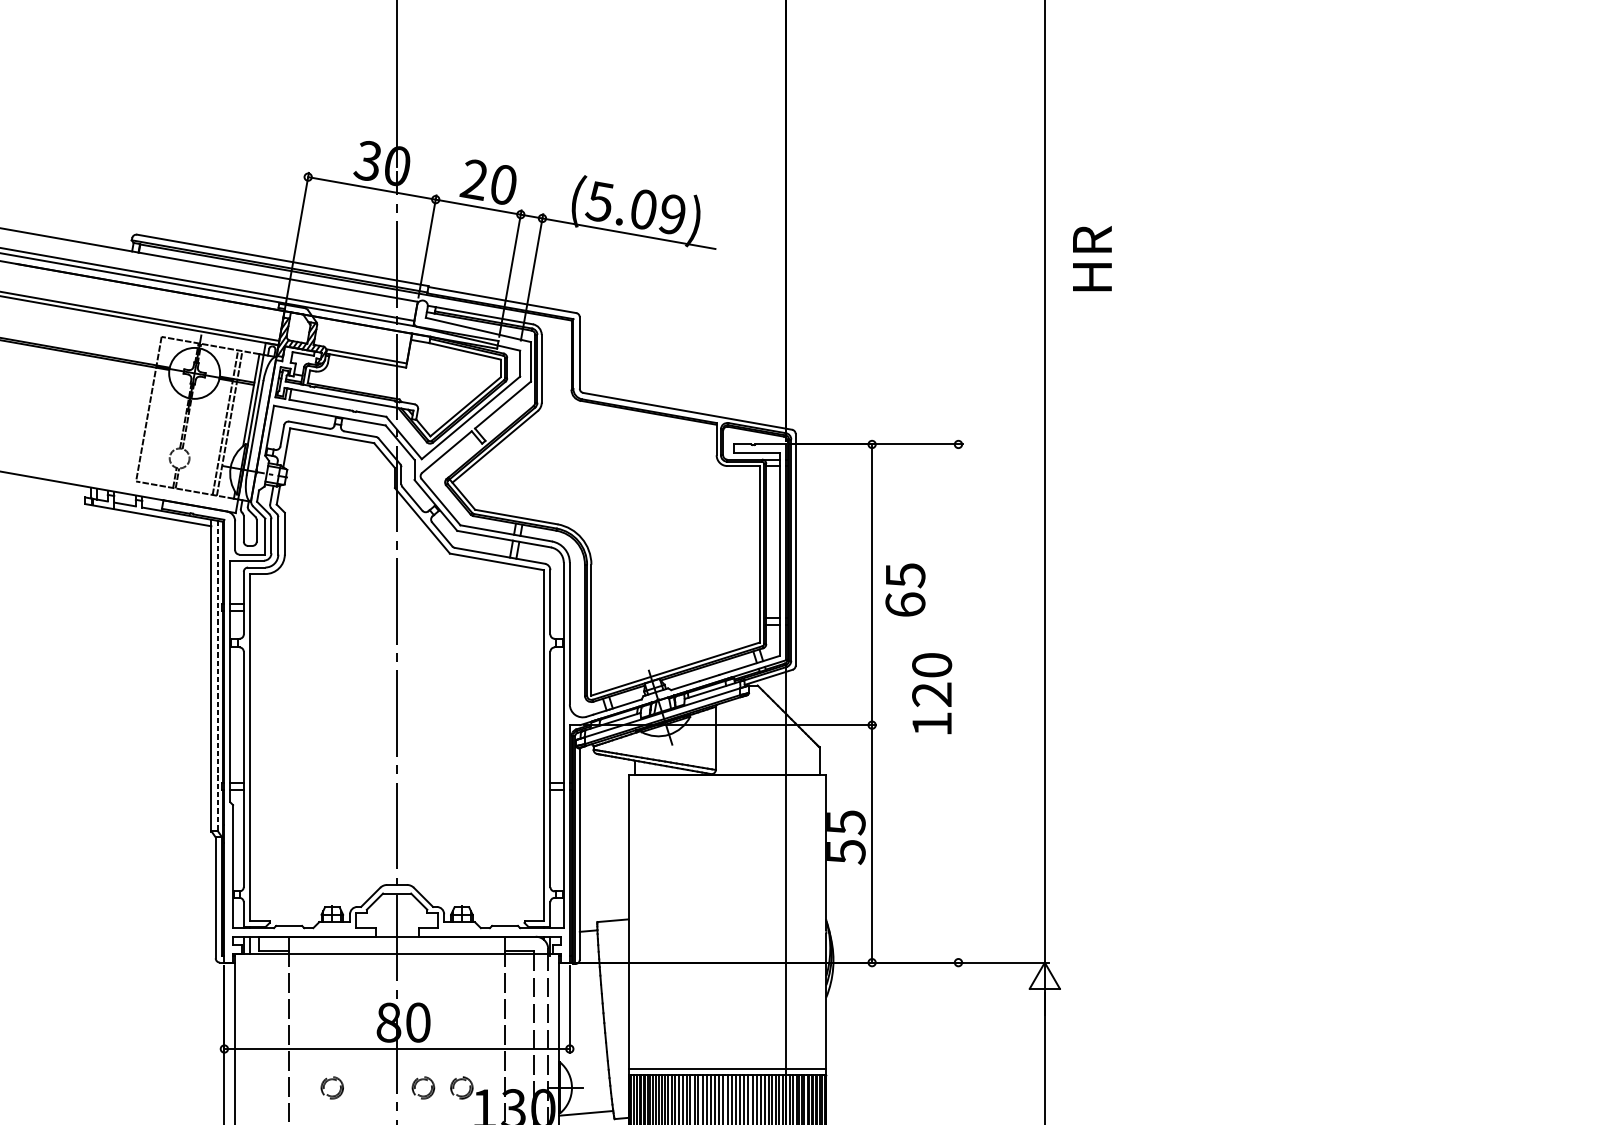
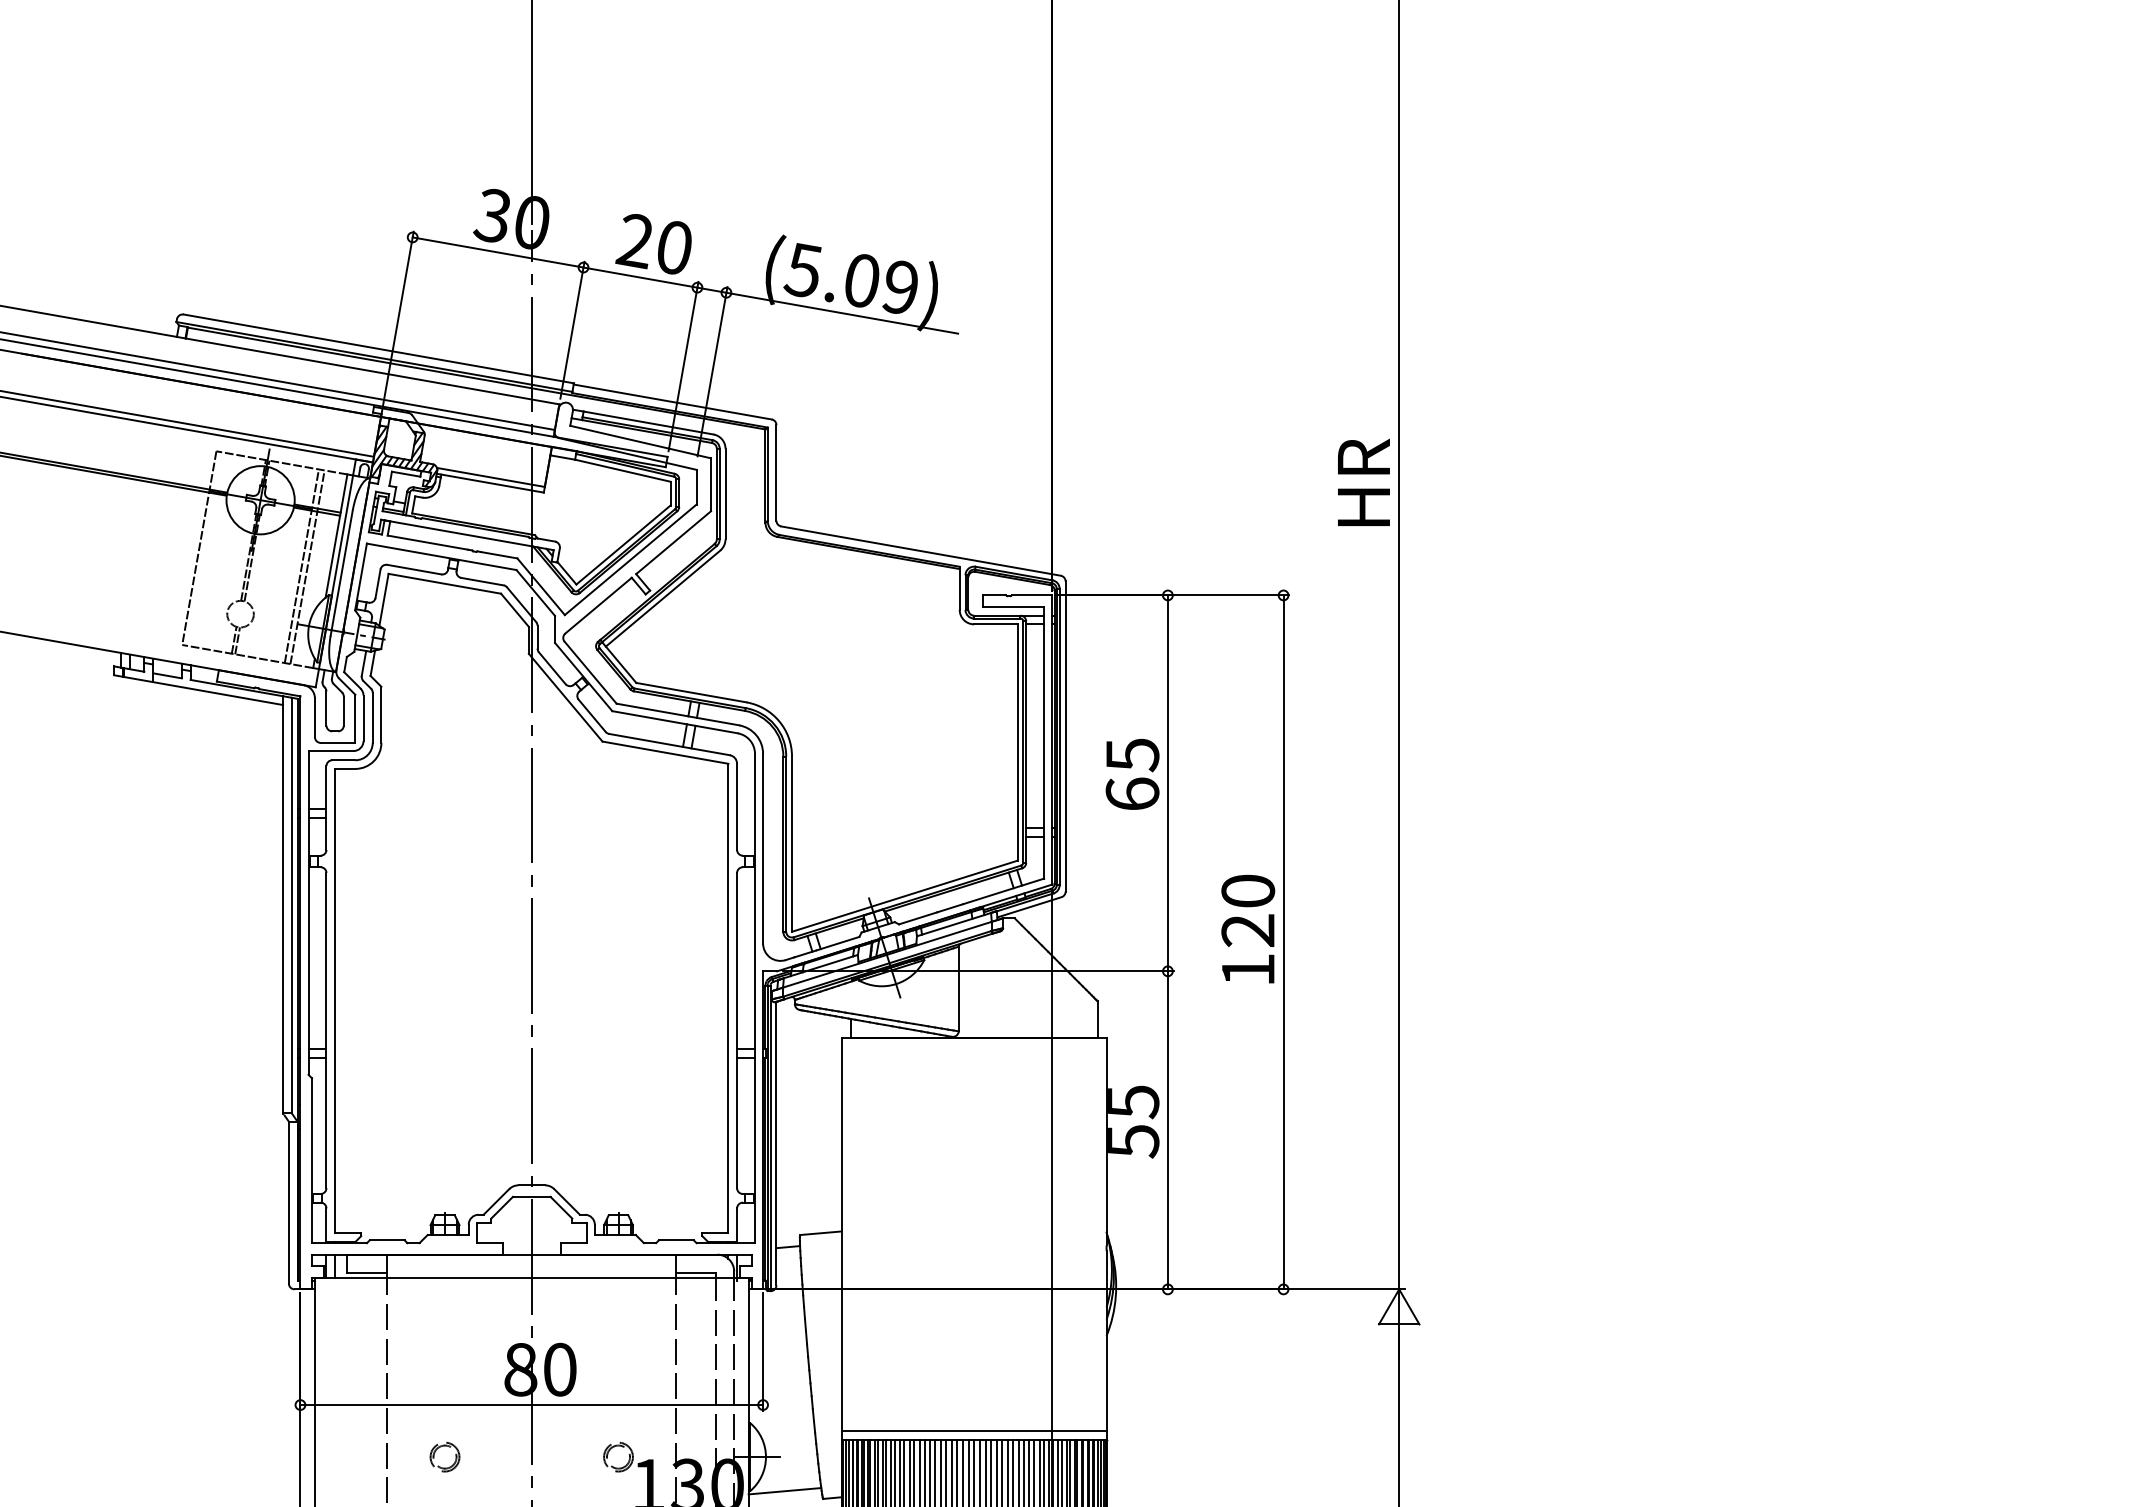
text: (1092, 257) -> (1363, 481), moved
text: (905, 590) -> (1132, 774), moved
line: (217, 675) -> (291, 905), dashed -> solid
line: (958, 703) -> (1283, 942), added
part: (420, 1094) -> (562, 1466), removed

